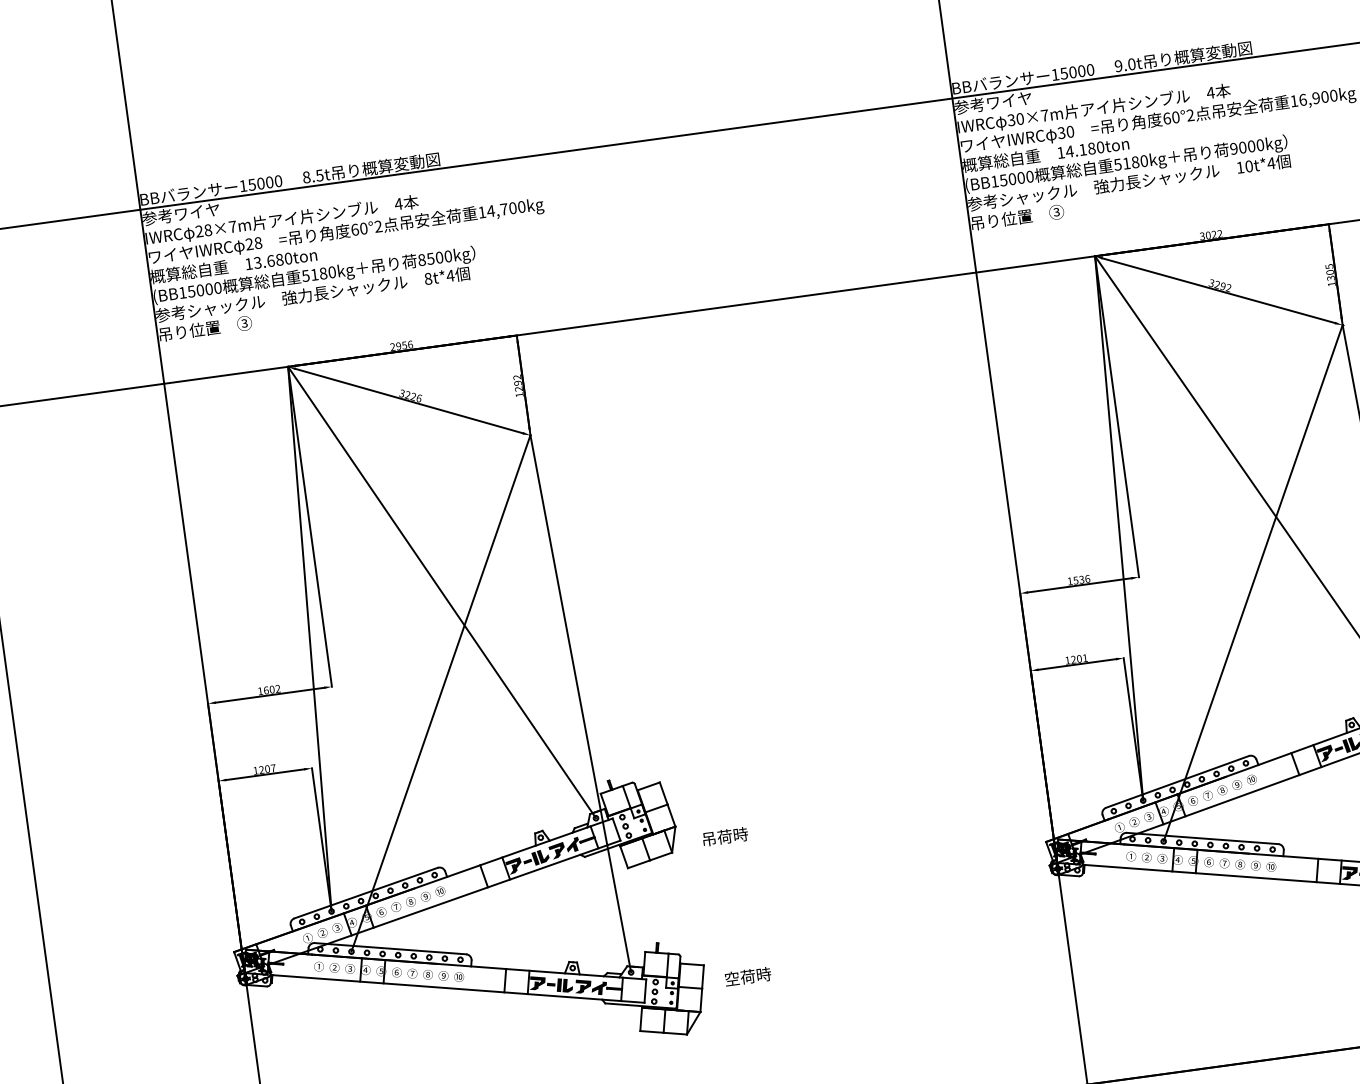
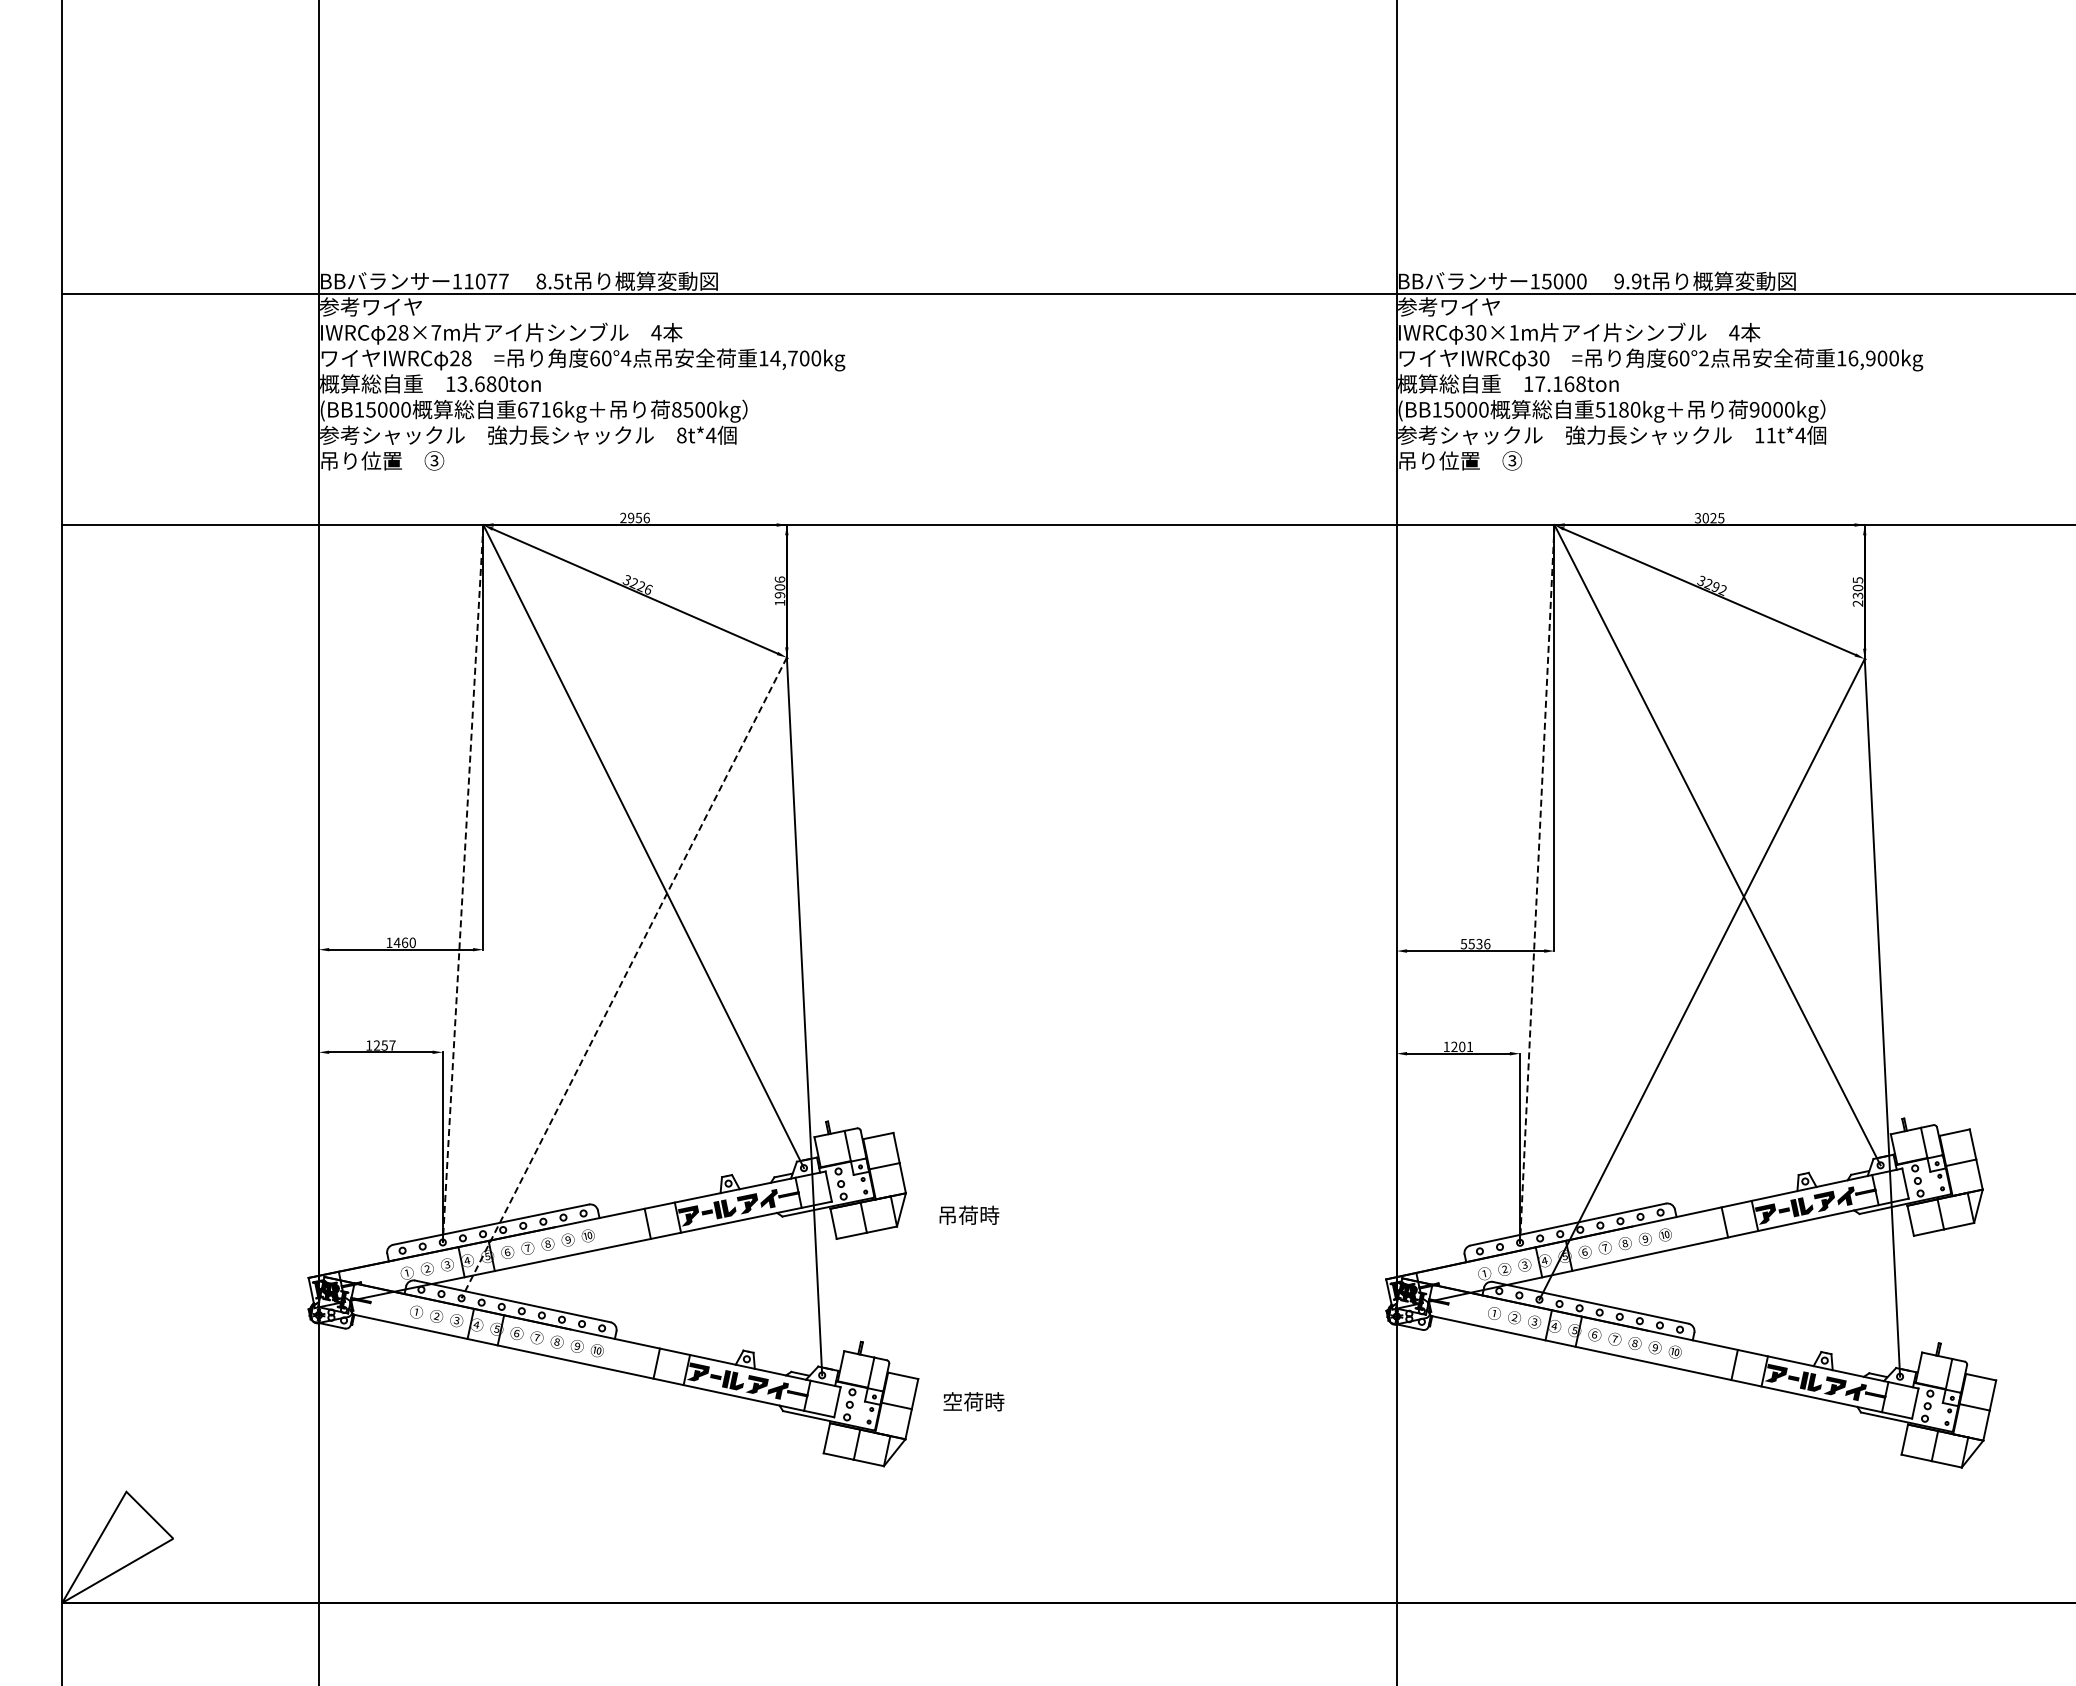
text: (1131, 64) -> (1636, 281), 9.0t -> 9.9t
text: (1045, 115) -> (1514, 332), 30×7m -> 30×1m
text: (1084, 149) -> (1560, 383), 14.180ton -> 17.168ton
text: (1249, 166) -> (1771, 435), 10t*4 -> 11t*4
text: (265, 183) -> (486, 281), 15000 -> 11077
text: (378, 226) -> (625, 358), 60°2 -> 60°4
text: (1220, 234) -> (1721, 518), 3022 -> 3025
text: (318, 273) -> (539, 409), 5180kg -> 6716kg
text: (1331, 284) -> (1857, 603), 1305 -> 2305
text: (517, 383) -> (779, 587), 1292 -> 1906
line: (1119, 528) -> (1537, 884), solid -> dashed
text: (1069, 581) -> (1463, 944), 1536 -> 5536
line: (310, 639) -> (463, 884), solid -> dashed
text: (271, 689) -> (404, 942), 1602 -> 1460
line: (441, 693) -> (624, 978), solid -> dashed
text: (267, 769) -> (384, 1045), 1207 -> 1257

